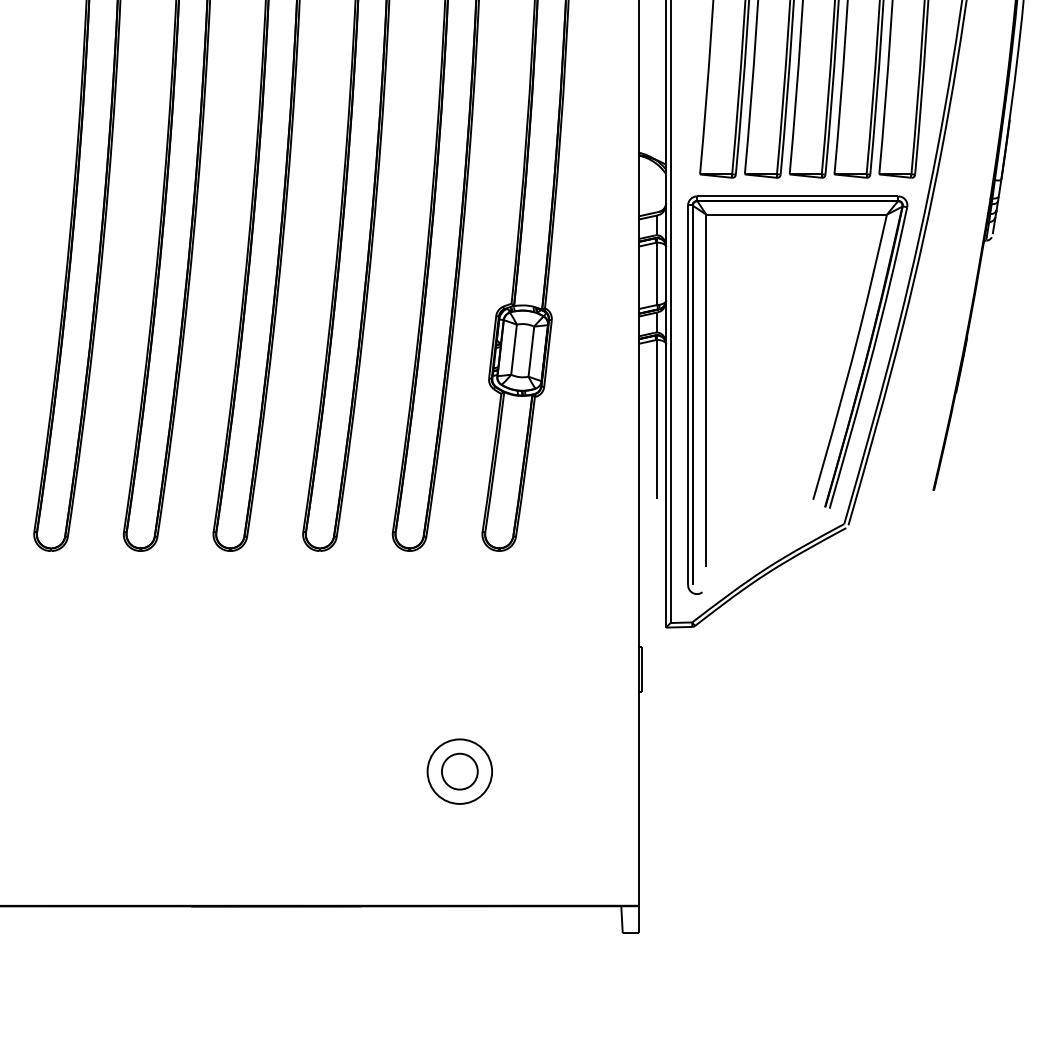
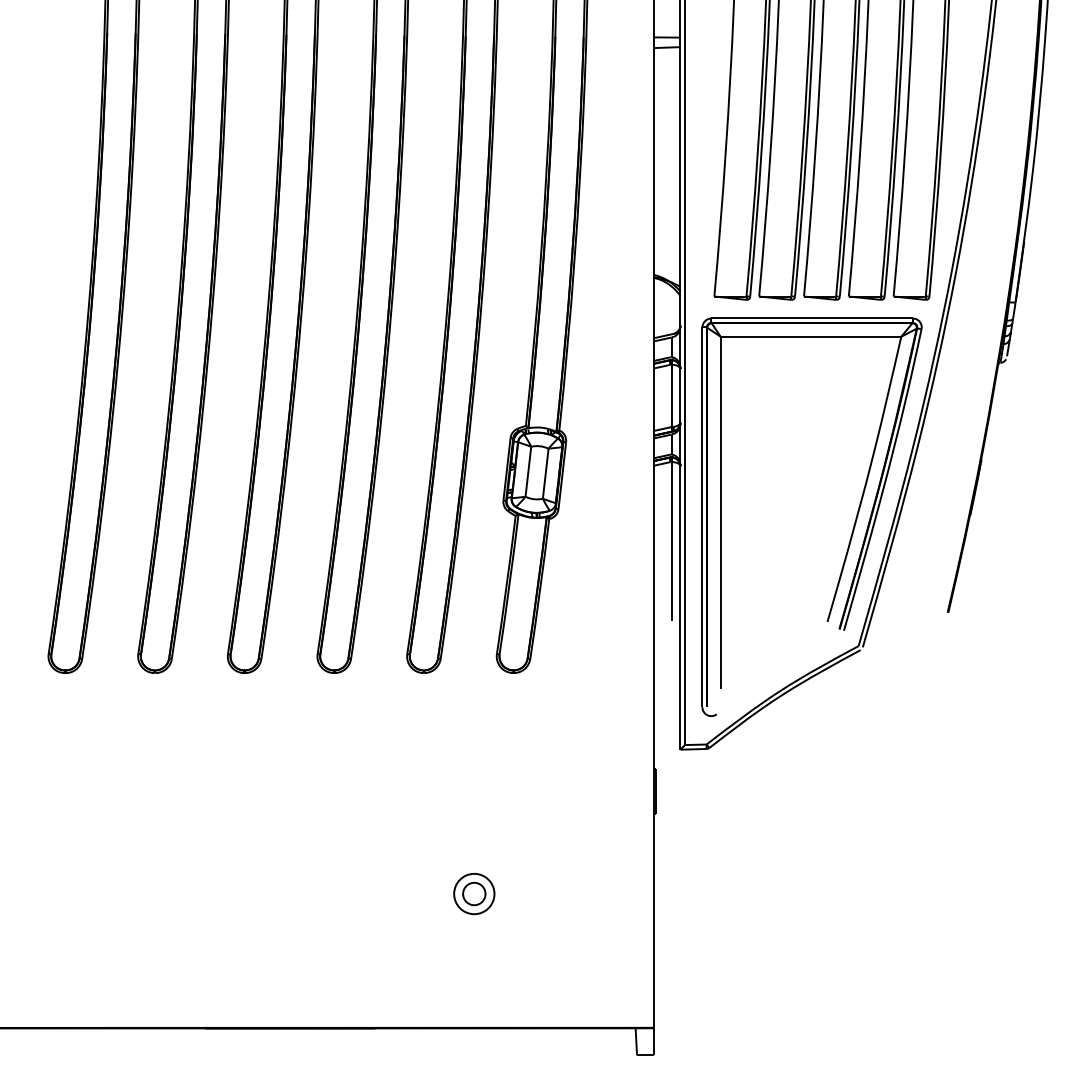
part: (460, 772) -> (474, 894), size x0.62

